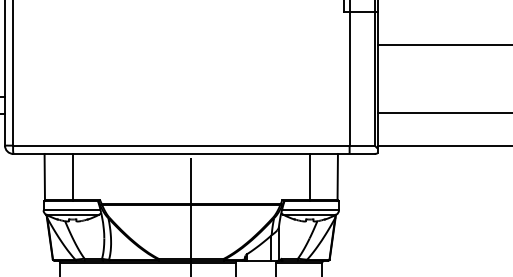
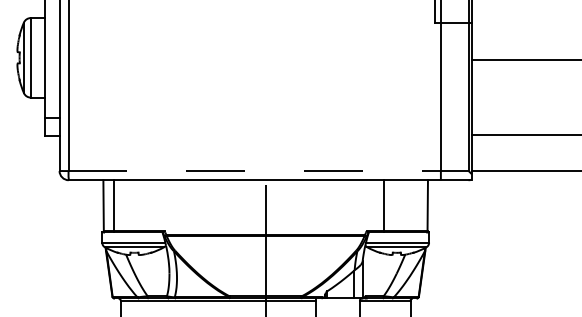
line: (194, 146) -> (269, 171), solid -> dashed
line: (72, 177) -> (113, 206), moved
line: (309, 177) -> (383, 206), moved

